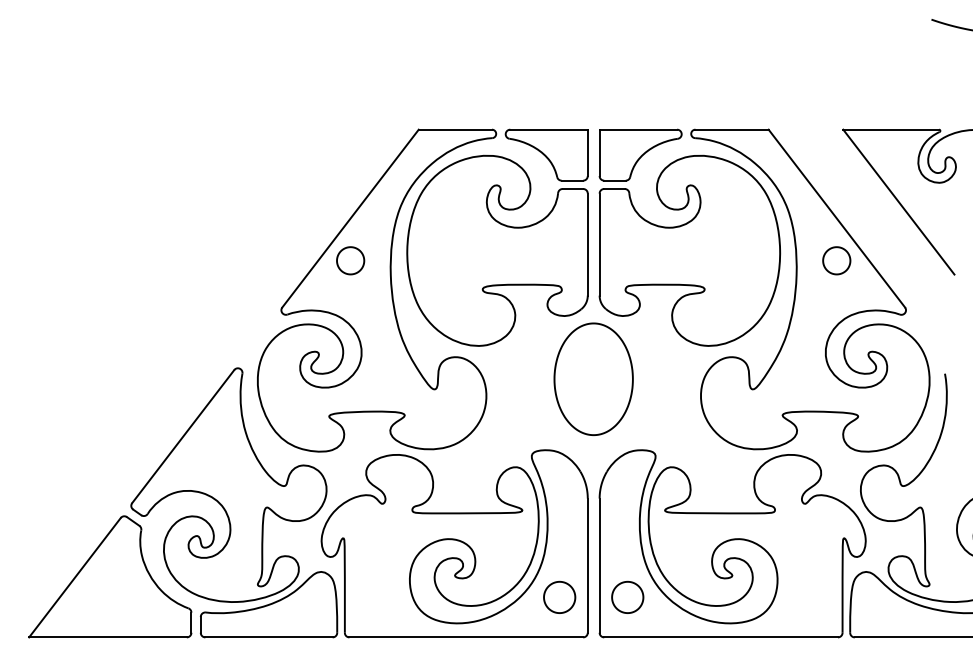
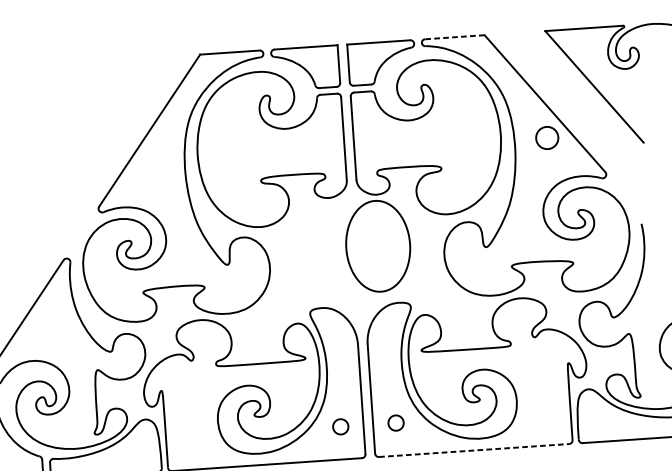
line: (732, 129) -> (455, 37), solid -> dashed
part: (350, 260) -> (151, 164), removed
part: (593, 378) -> (377, 245), moved
part: (559, 596) -> (340, 426), size x0.6
part: (627, 596) -> (395, 422), size x0.6
line: (721, 637) -> (474, 450), solid -> dashed

